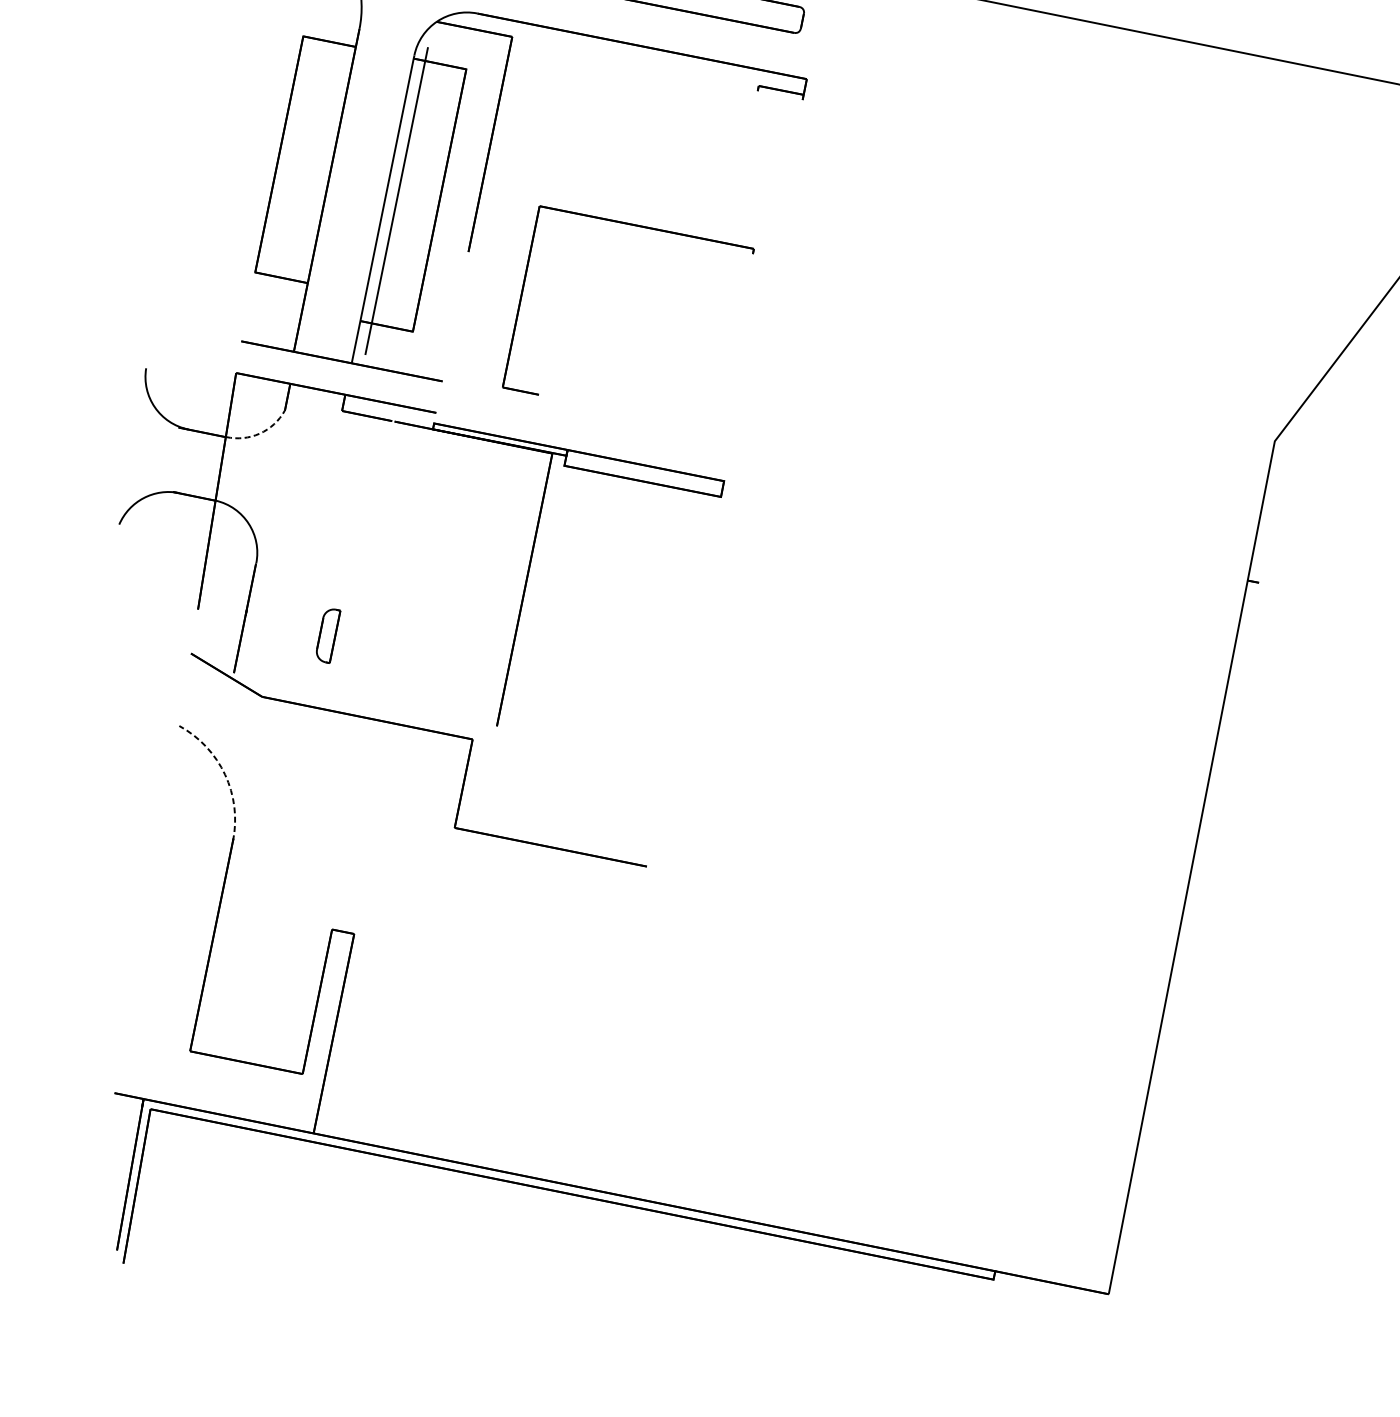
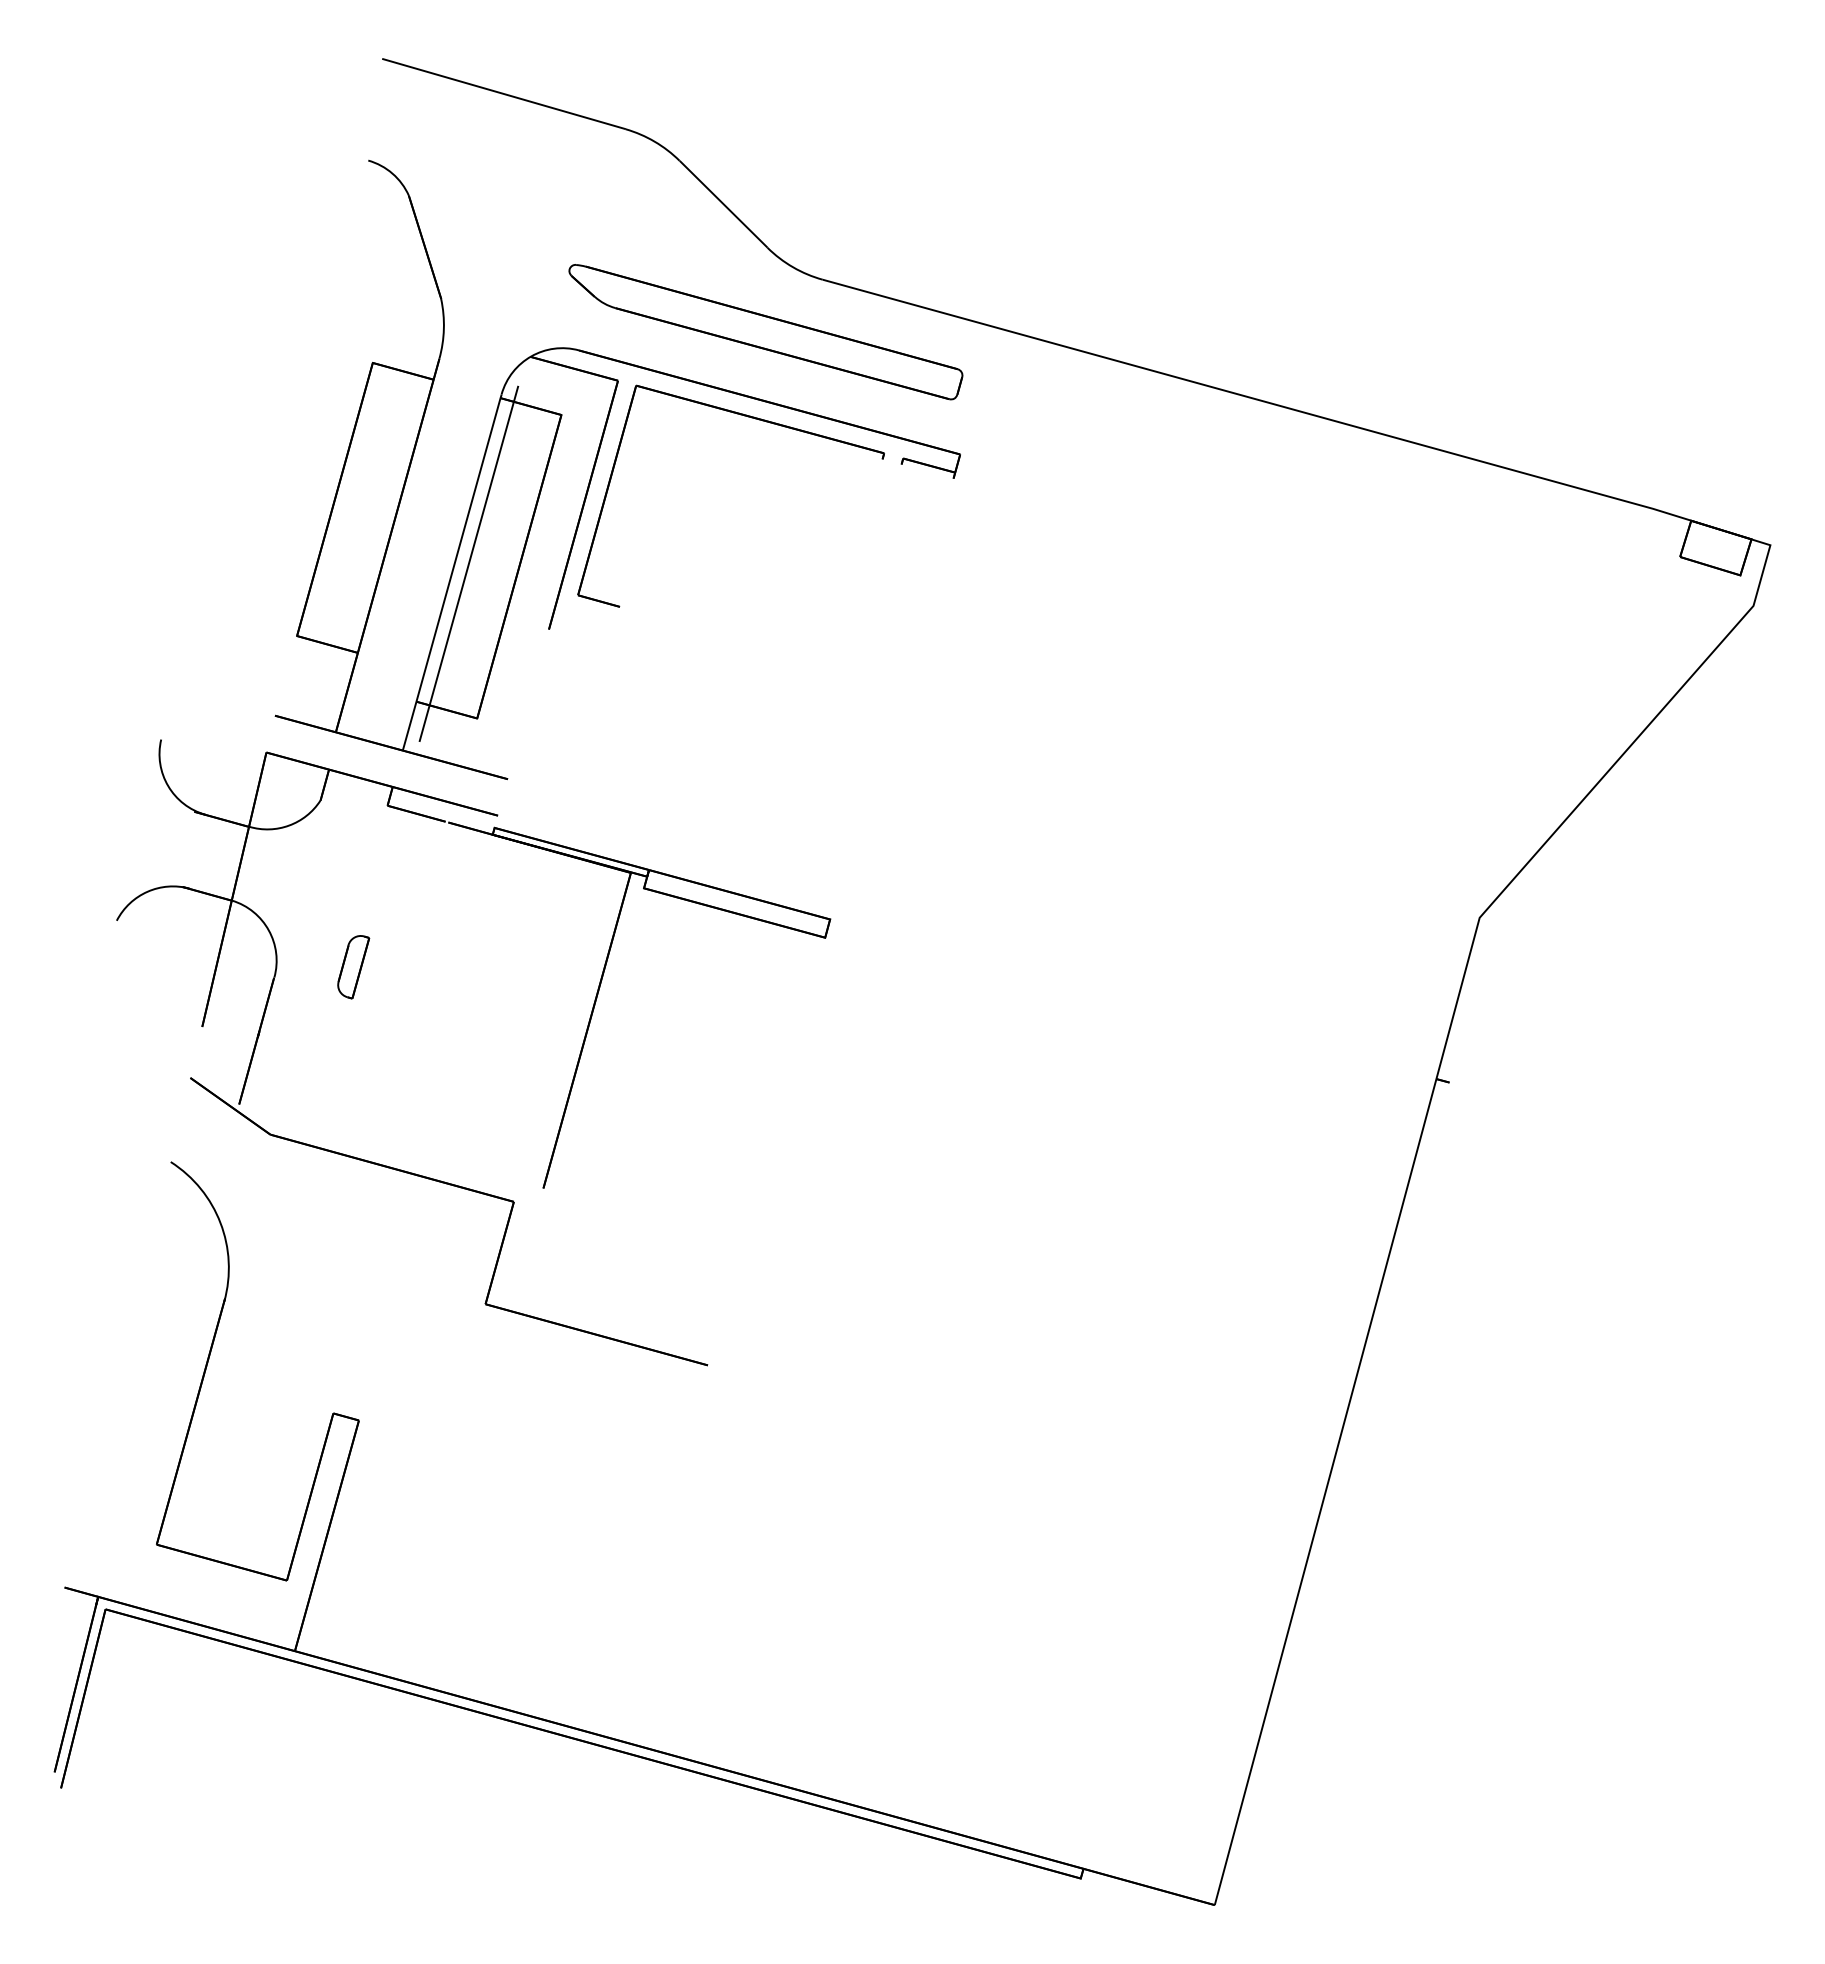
part: (639, 227) -> (751, 418), moved
arc: (260, 433) -> (289, 825), dashed -> solid
part: (328, 636) -> (353, 967), moved
arc: (225, 775) -> (220, 1223), dashed -> solid

